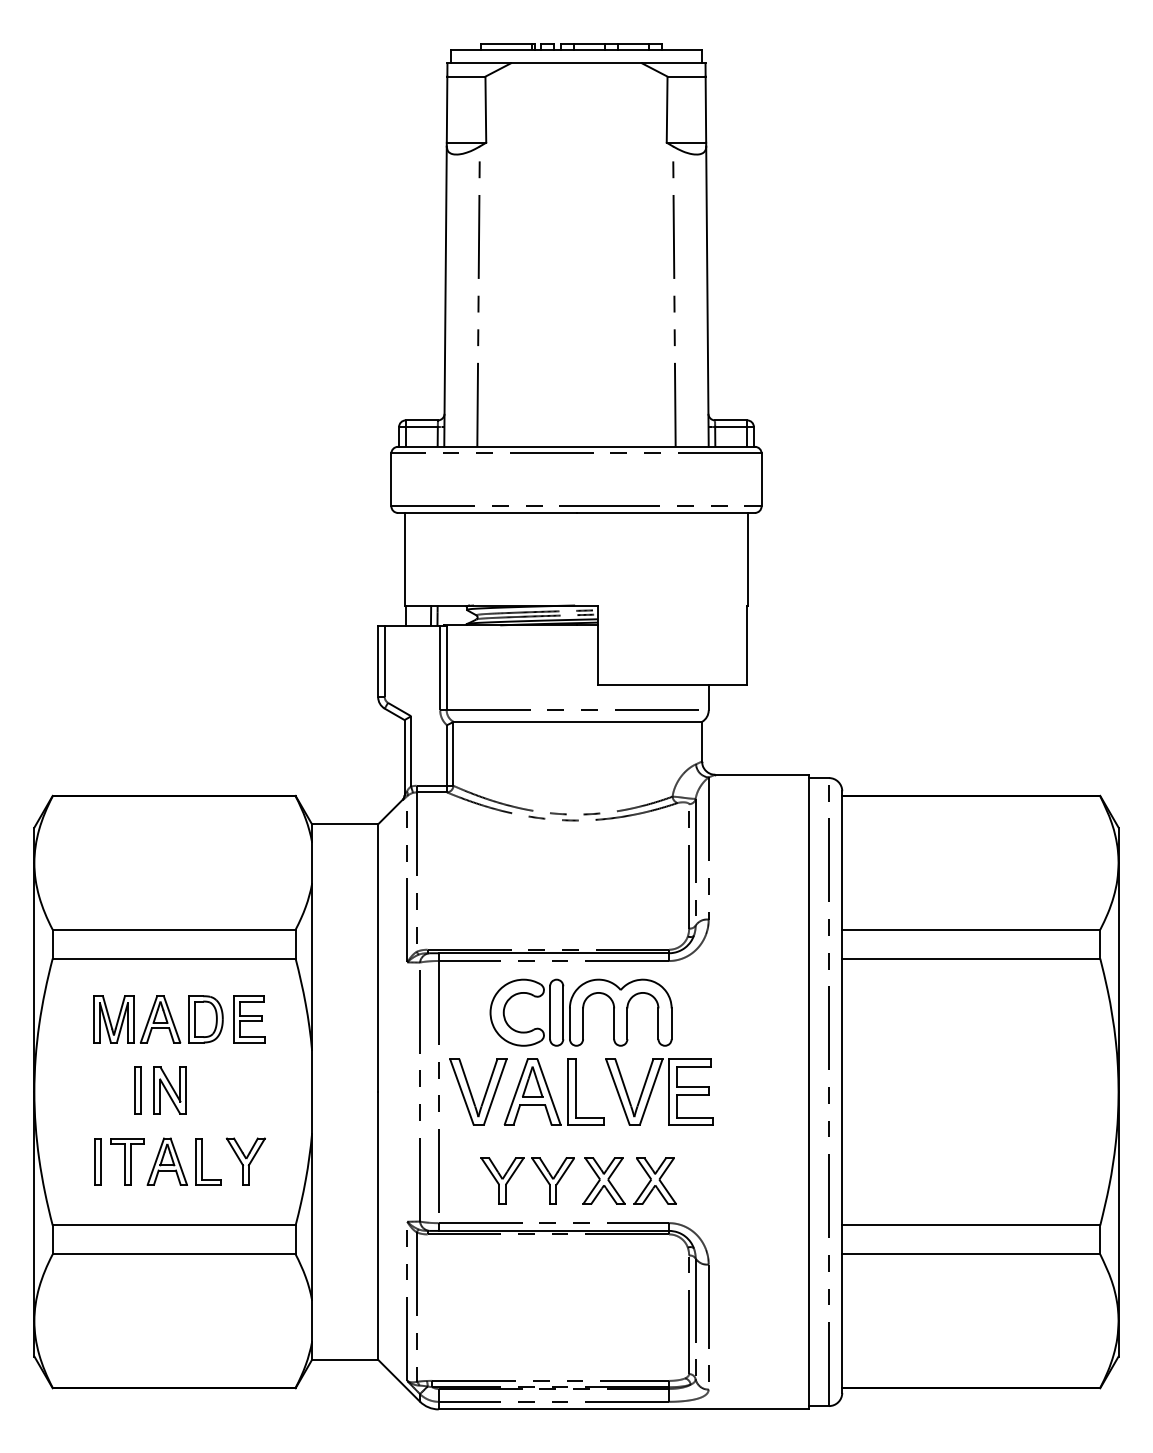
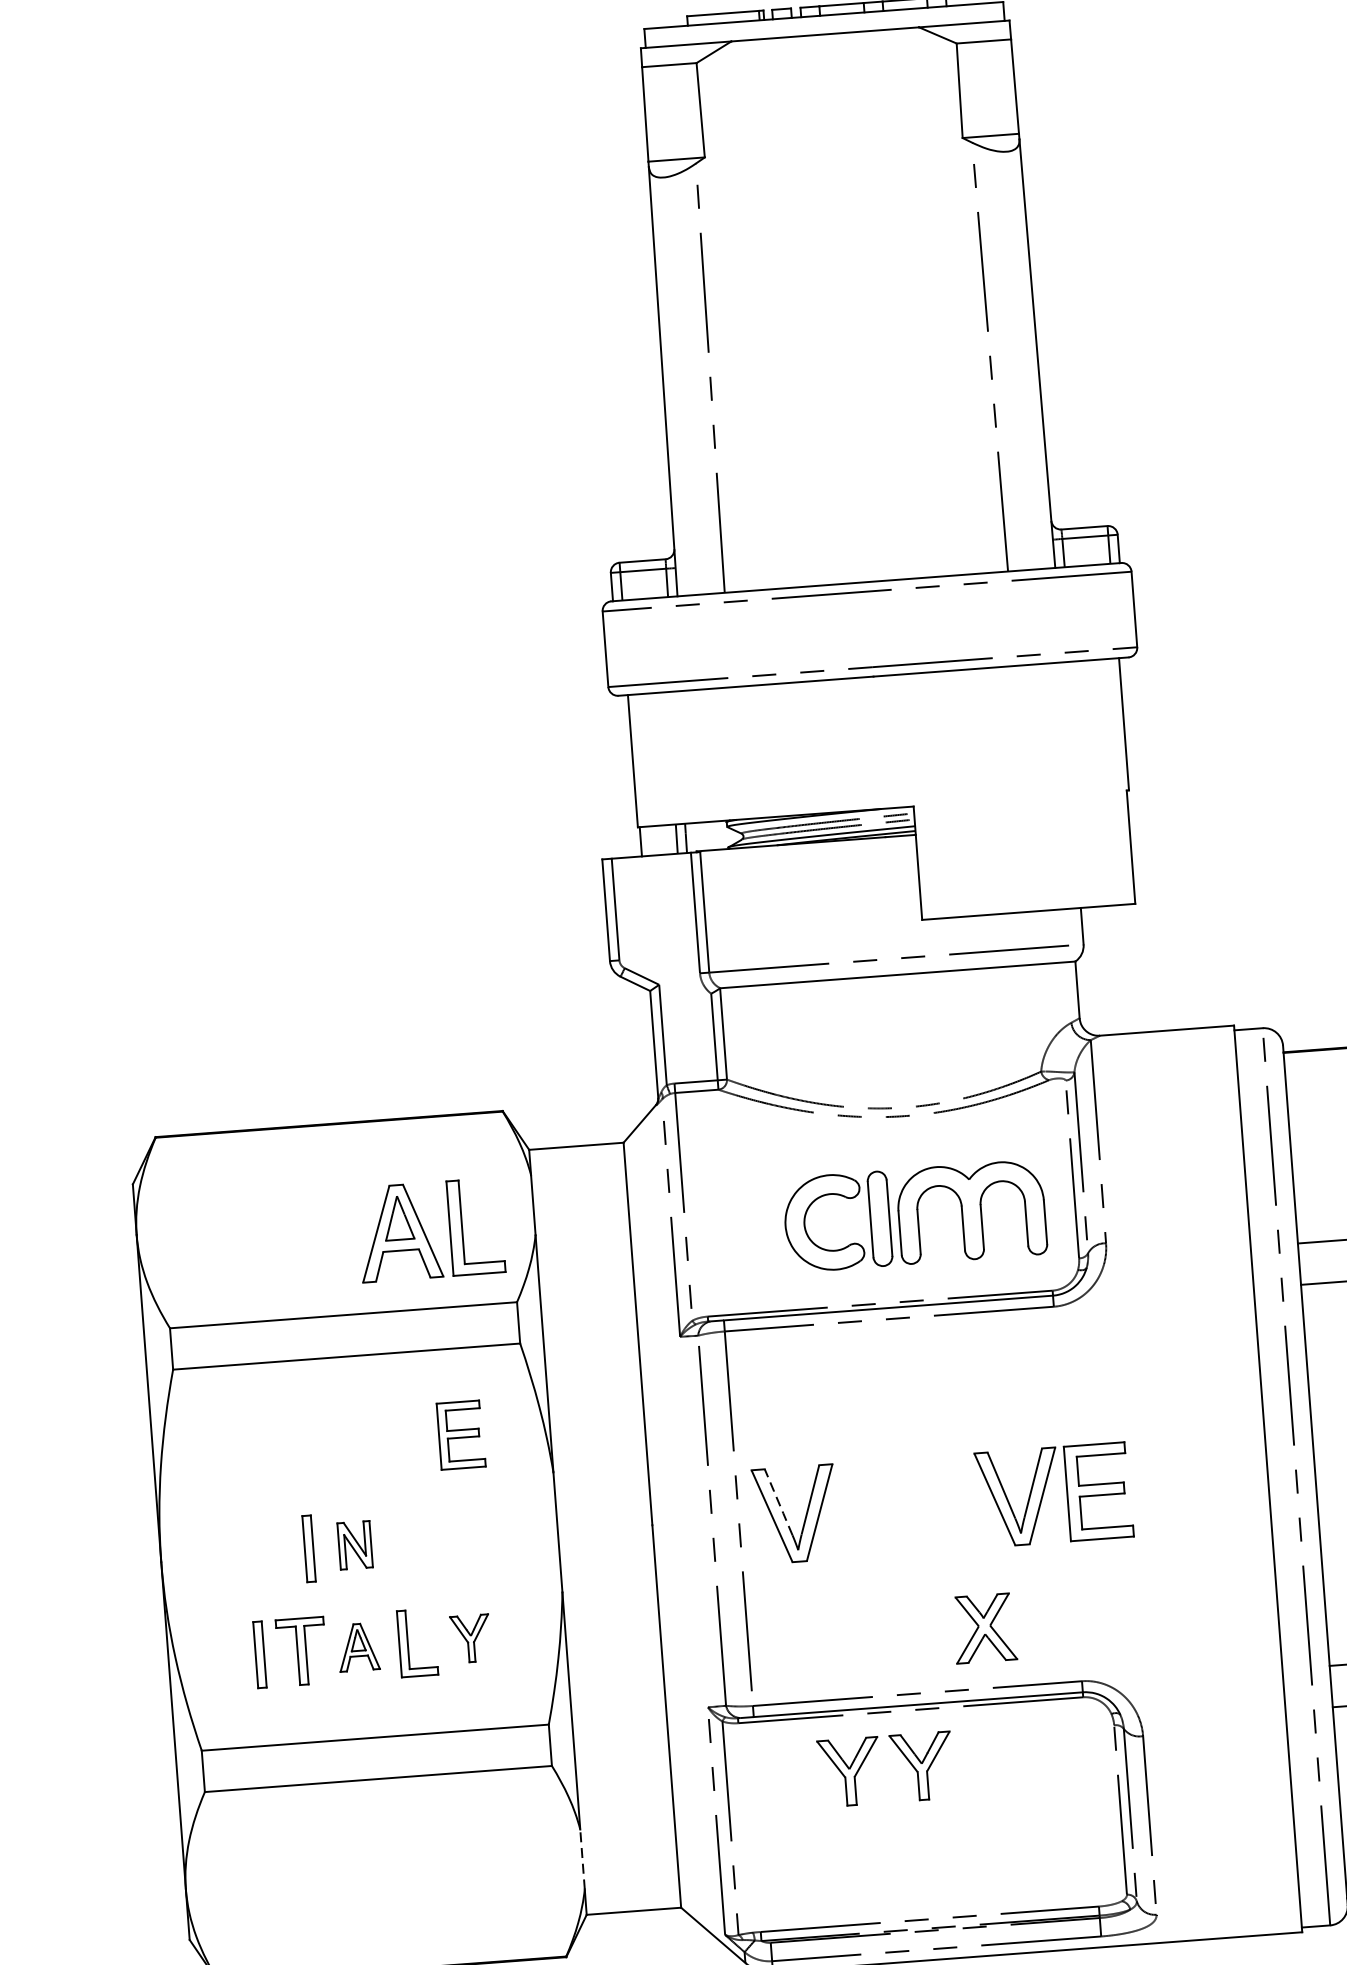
part: (580, 1012) -> (914, 1215), moved
part: (158, 1019) -> (330, 1445), removed
line: (467, 1082) -> (778, 1501), solid -> dashed
part: (169, 1090) -> (354, 1545), size x0.7
part: (553, 1091) -> (429, 1229), moved
part: (166, 1161) -> (357, 1647), size x0.7
part: (245, 1161) -> (470, 1638), size x0.7
part: (515, 1172) -> (867, 1758), moved
part: (654, 1180) -> (1056, 1621), removed
line: (312, 1321) -> (583, 1860), solid -> dashed

